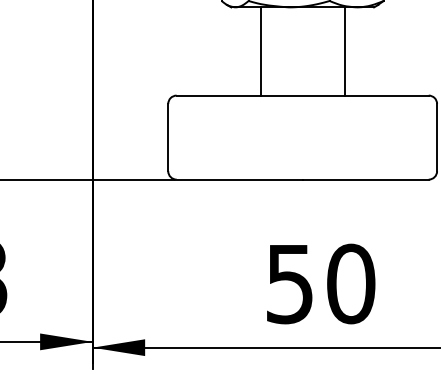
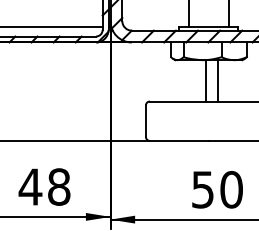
line: (261, 50) -> (206, 80), moved
line: (344, 50) -> (217, 80), moved

